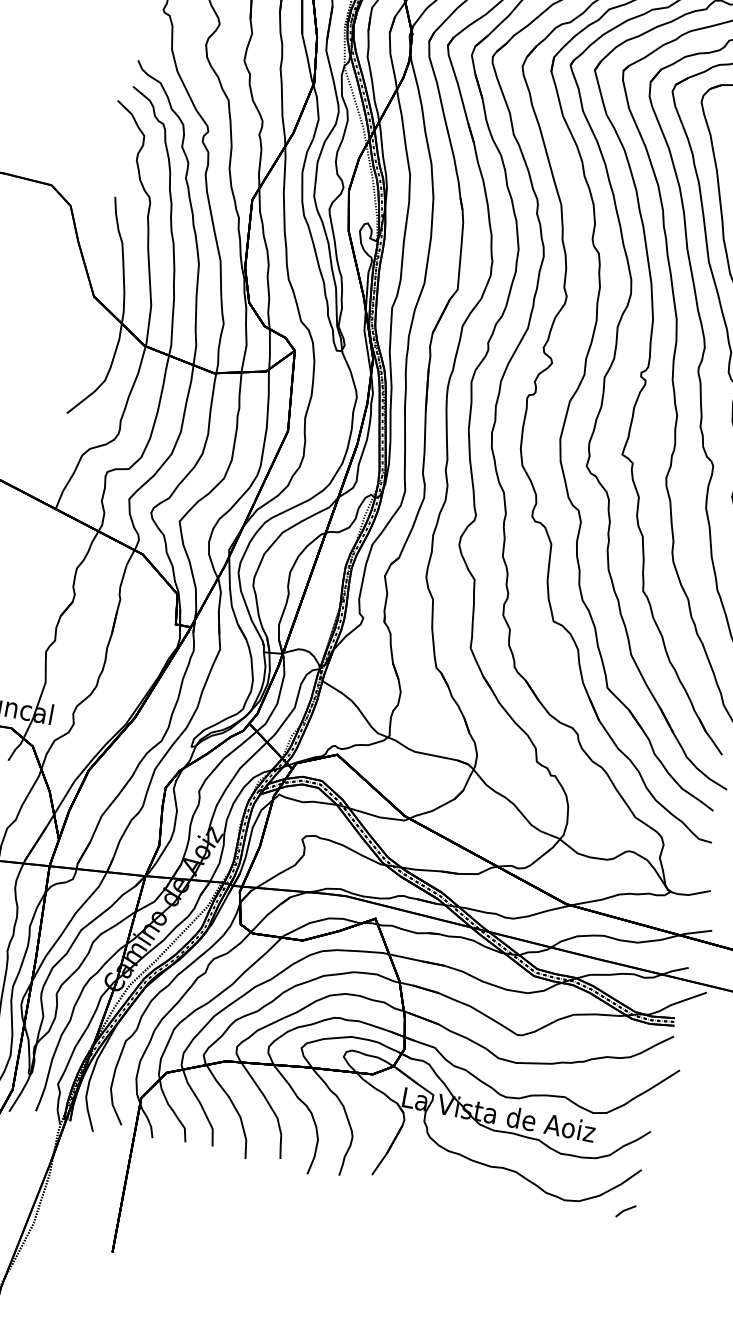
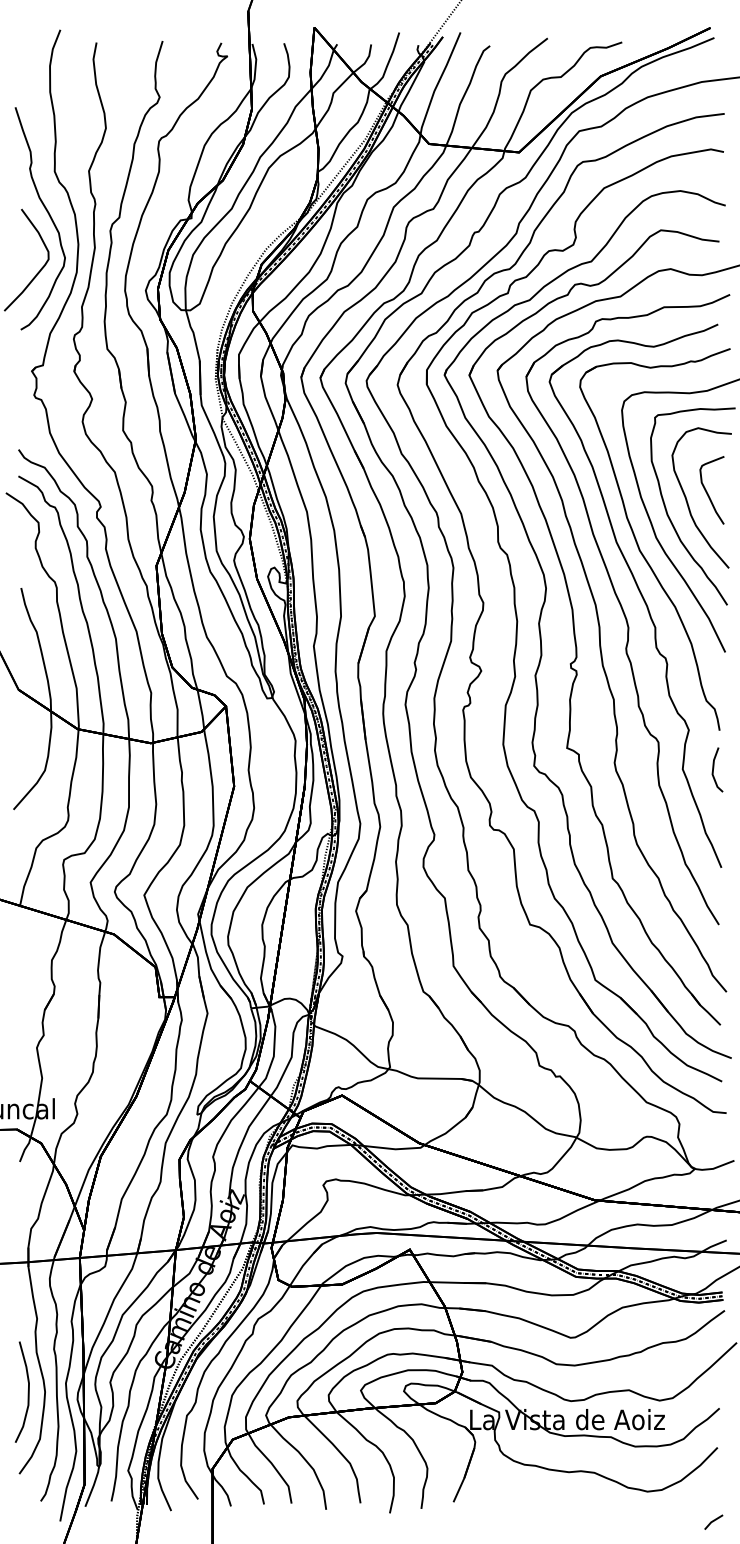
line: (625, 1210) -> (713, 1521), moved

